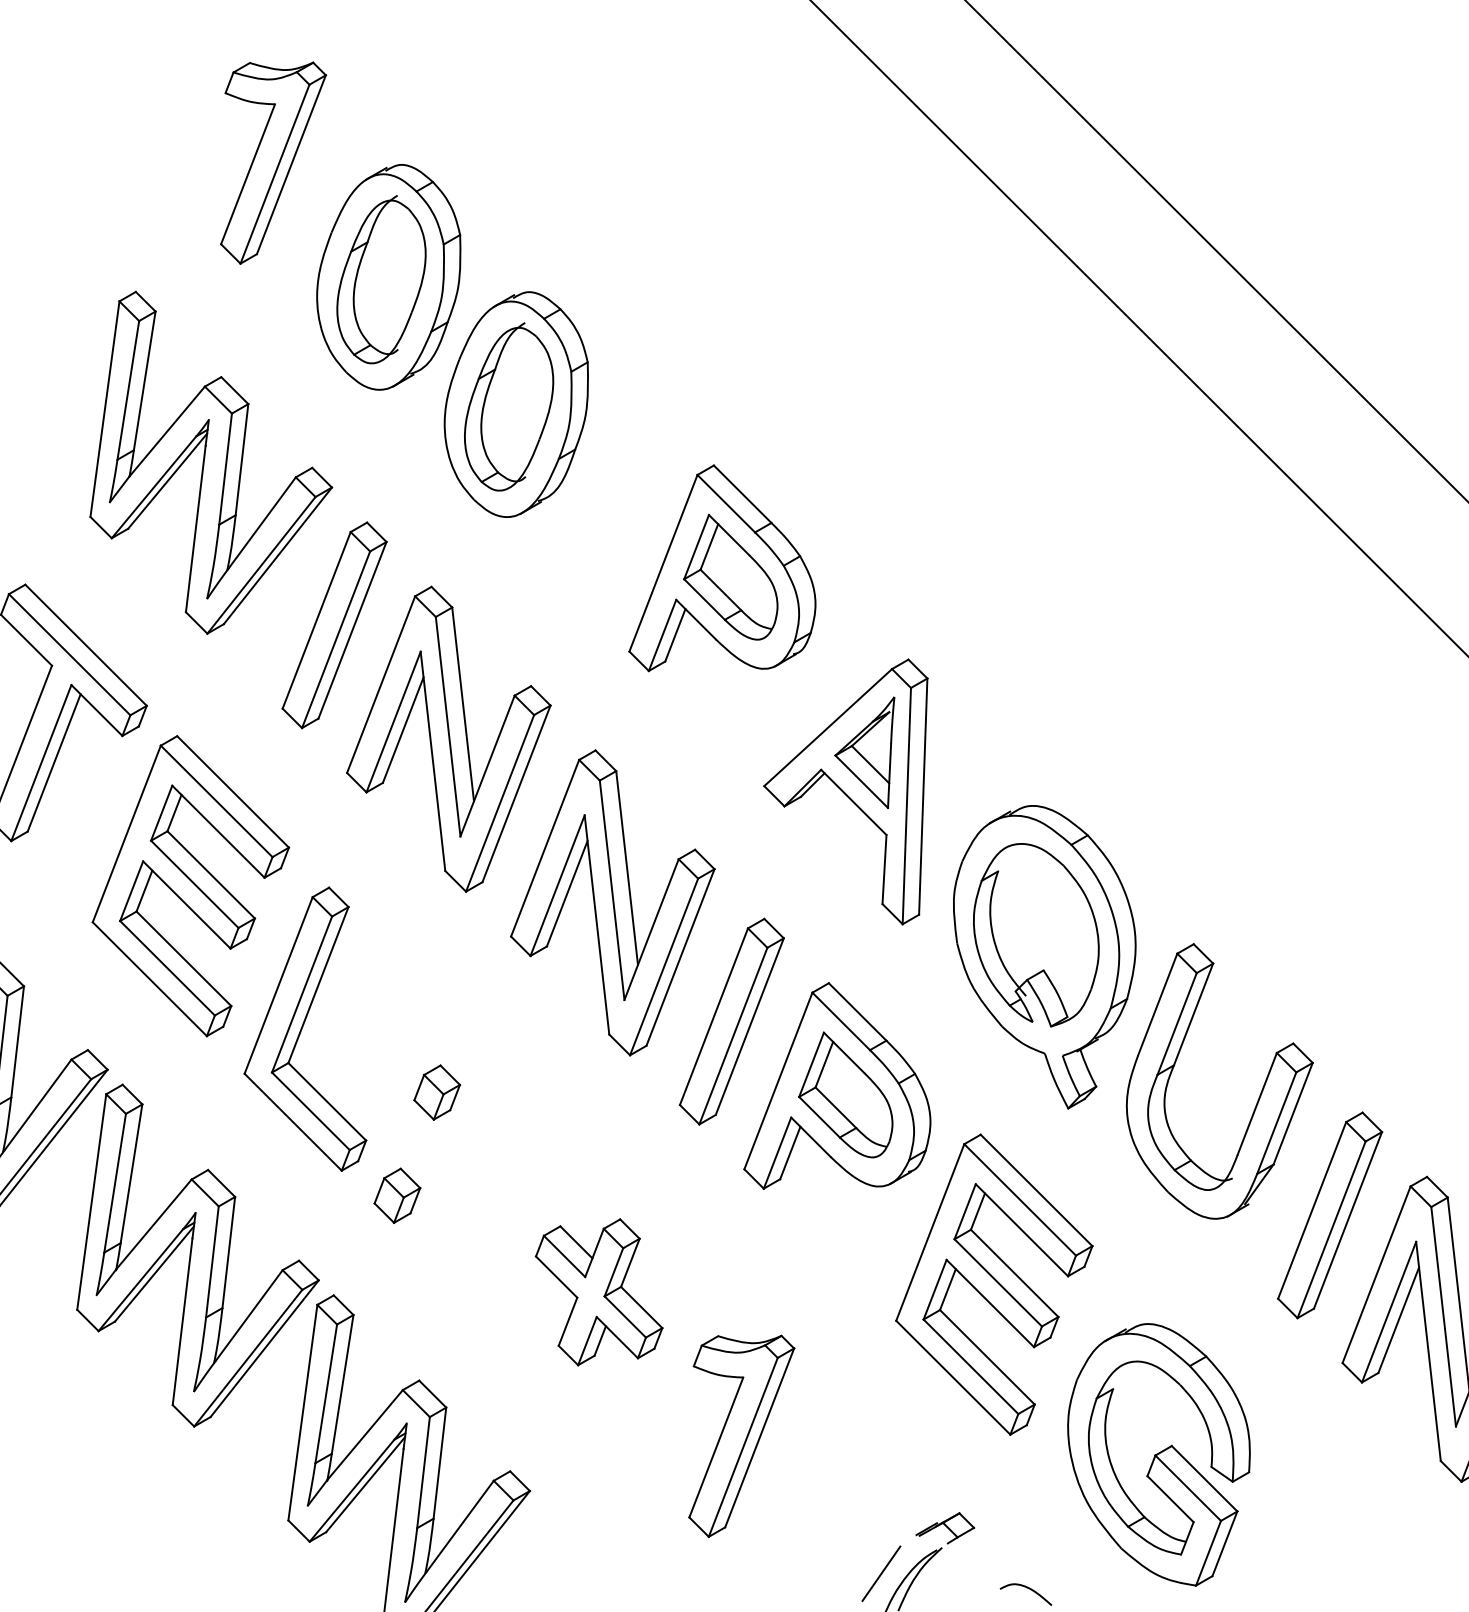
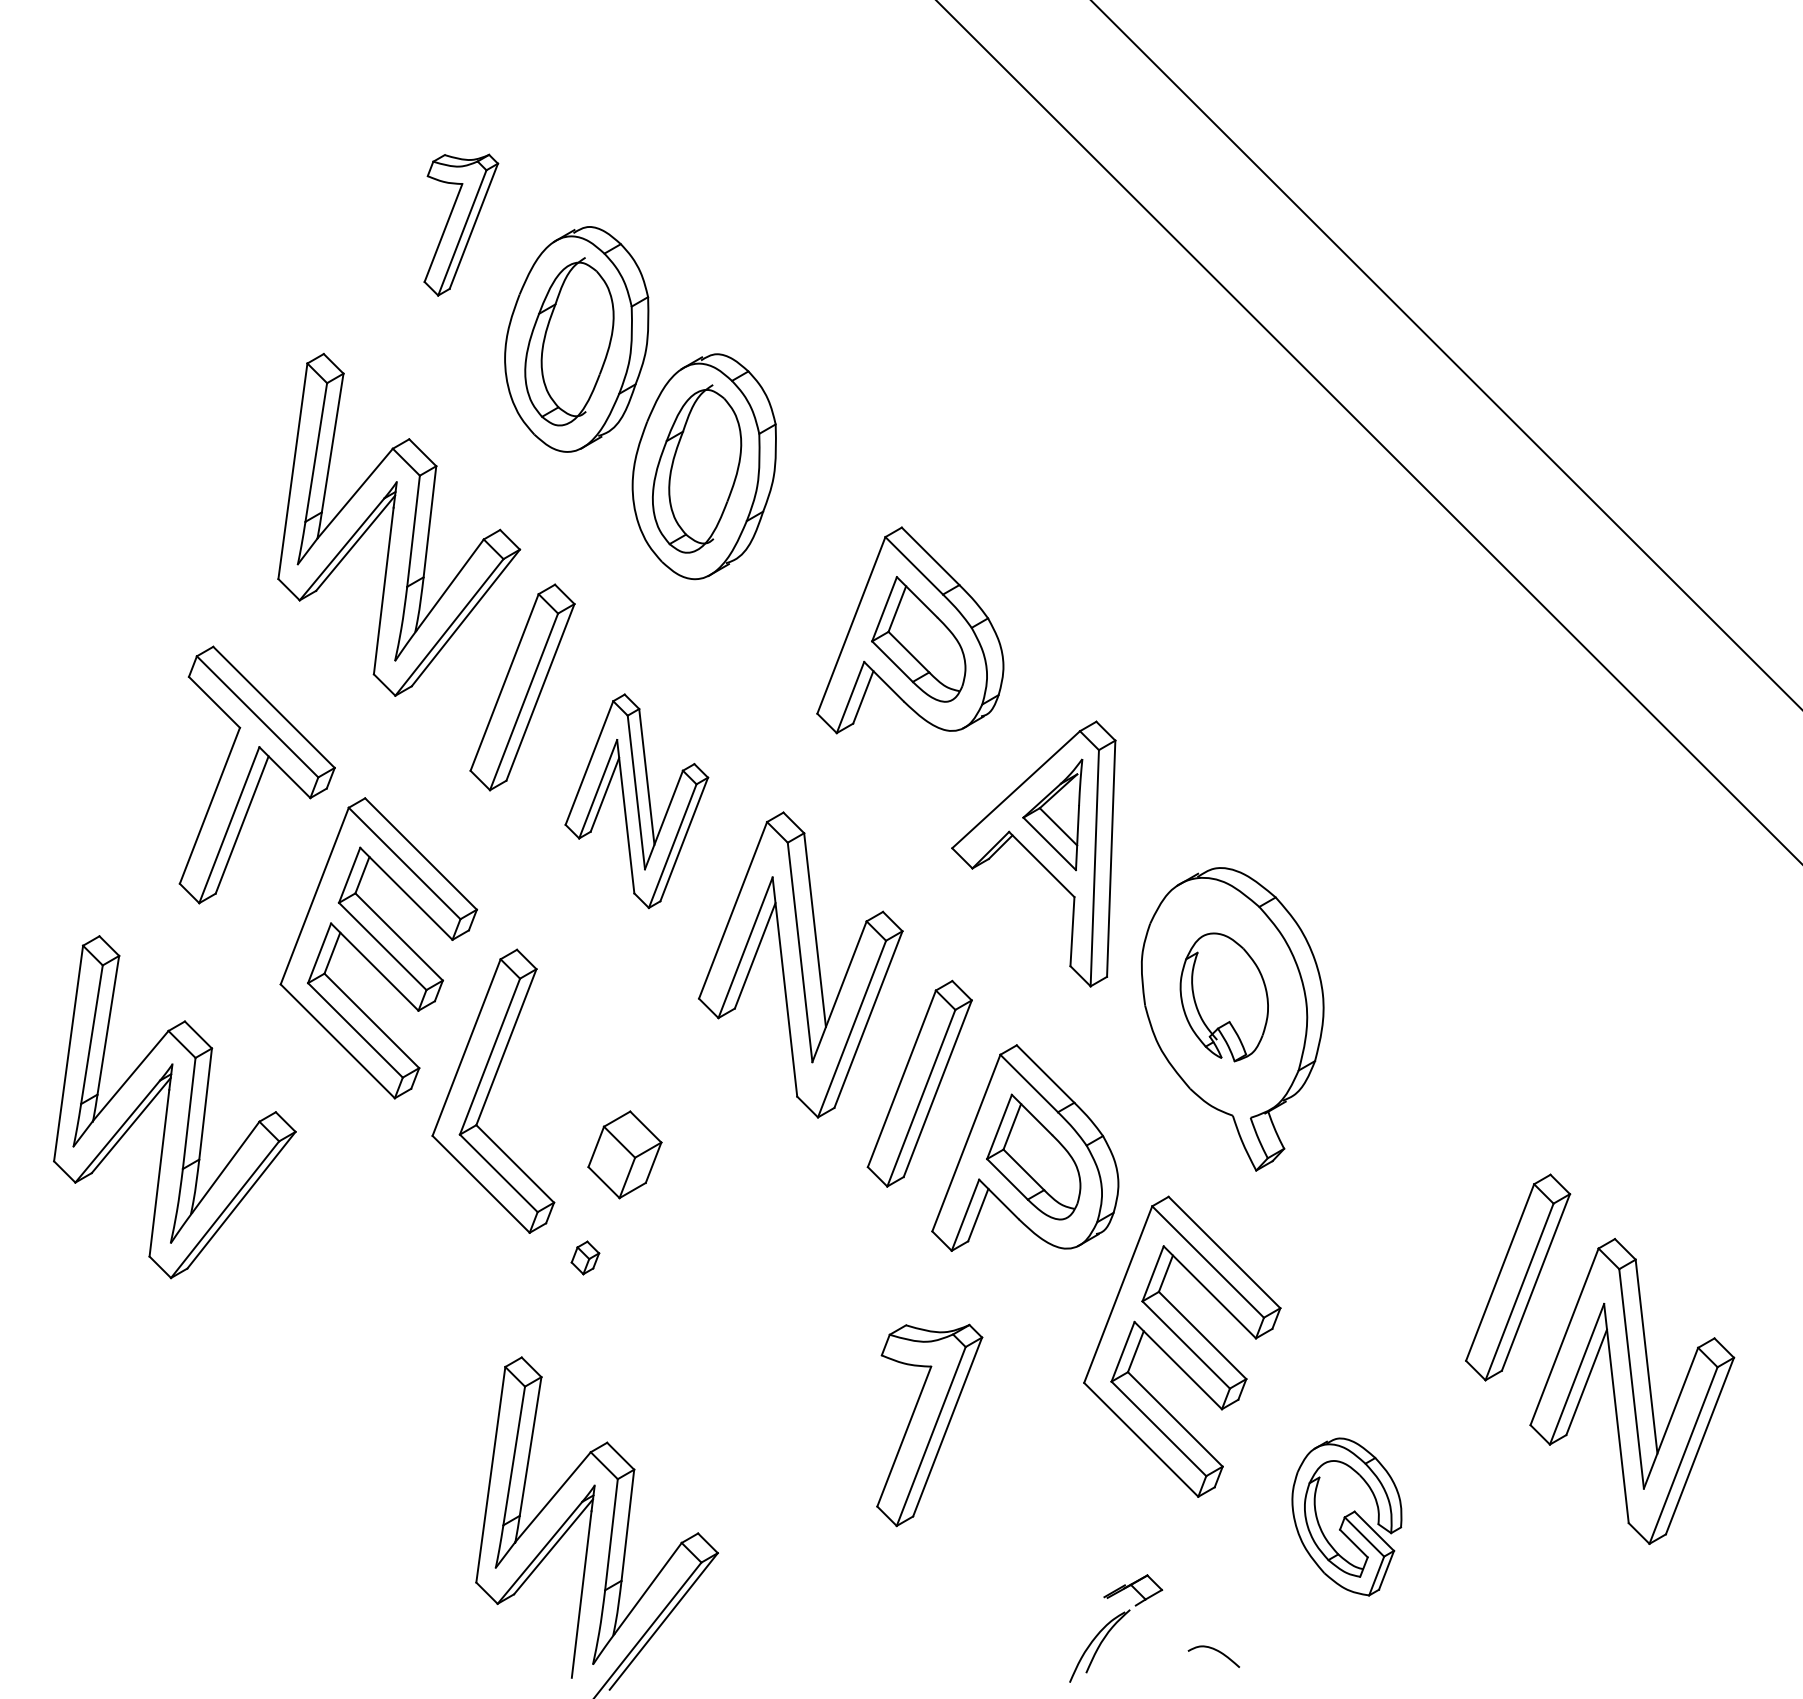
part: (272, 162) -> (460, 224), size x0.7
part: (448, 738) -> (636, 800), size x0.7
part: (1036, 935) -> (1224, 997), size x0.7
part: (437, 1092) -> (625, 1154), size x1.6
part: (1259, 1094) -> (1447, 1156), removed
part: (397, 1195) -> (585, 1257), size x0.6
part: (197, 1255) -> (385, 1317), removed
part: (598, 1292) -> (786, 1354), removed
part: (741, 1436) -> (929, 1425), moved
part: (1158, 1454) -> (1346, 1516), size x0.6
line: (881, 1573) -> (1069, 1635), removed

